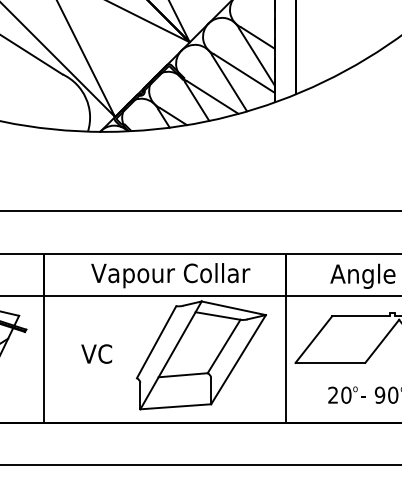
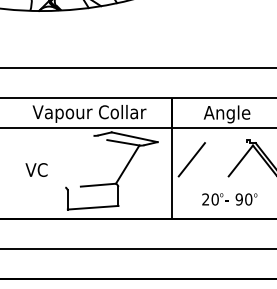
line: (361, 316) -> (226, 143), removed
line: (156, 342) -> (79, 161), removed
line: (170, 355) -> (89, 171), removed
line: (238, 359) -> (138, 173), removed
line: (330, 362) -> (203, 176), removed

